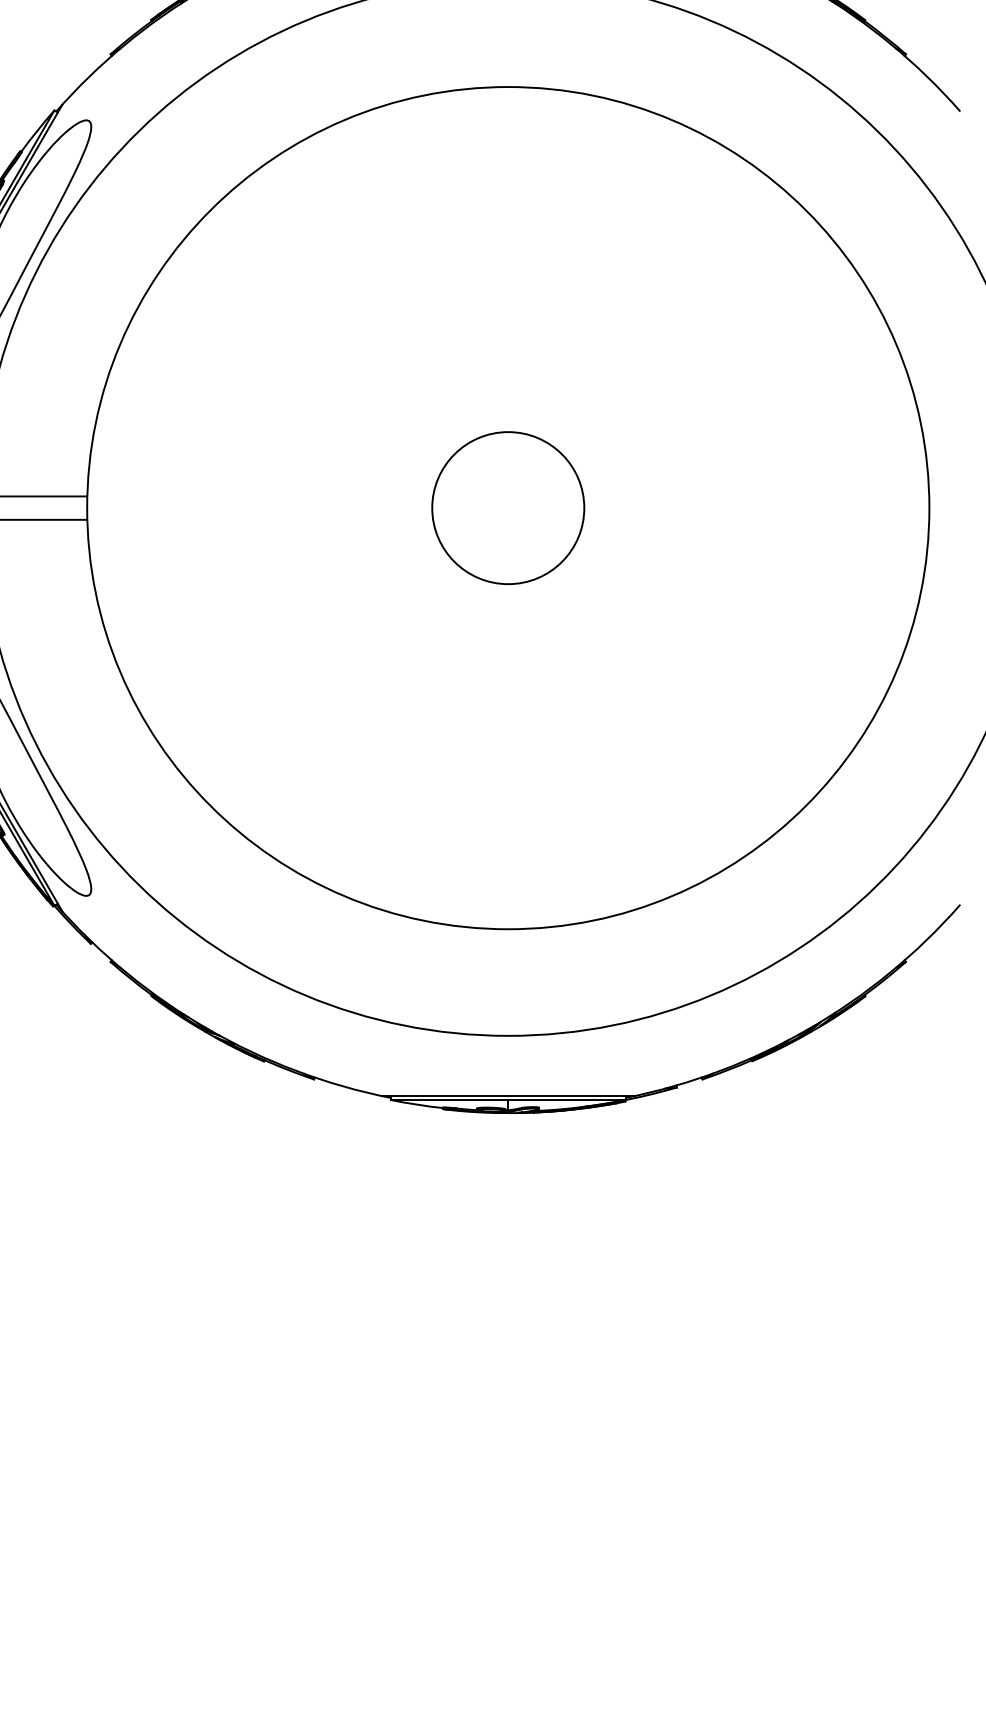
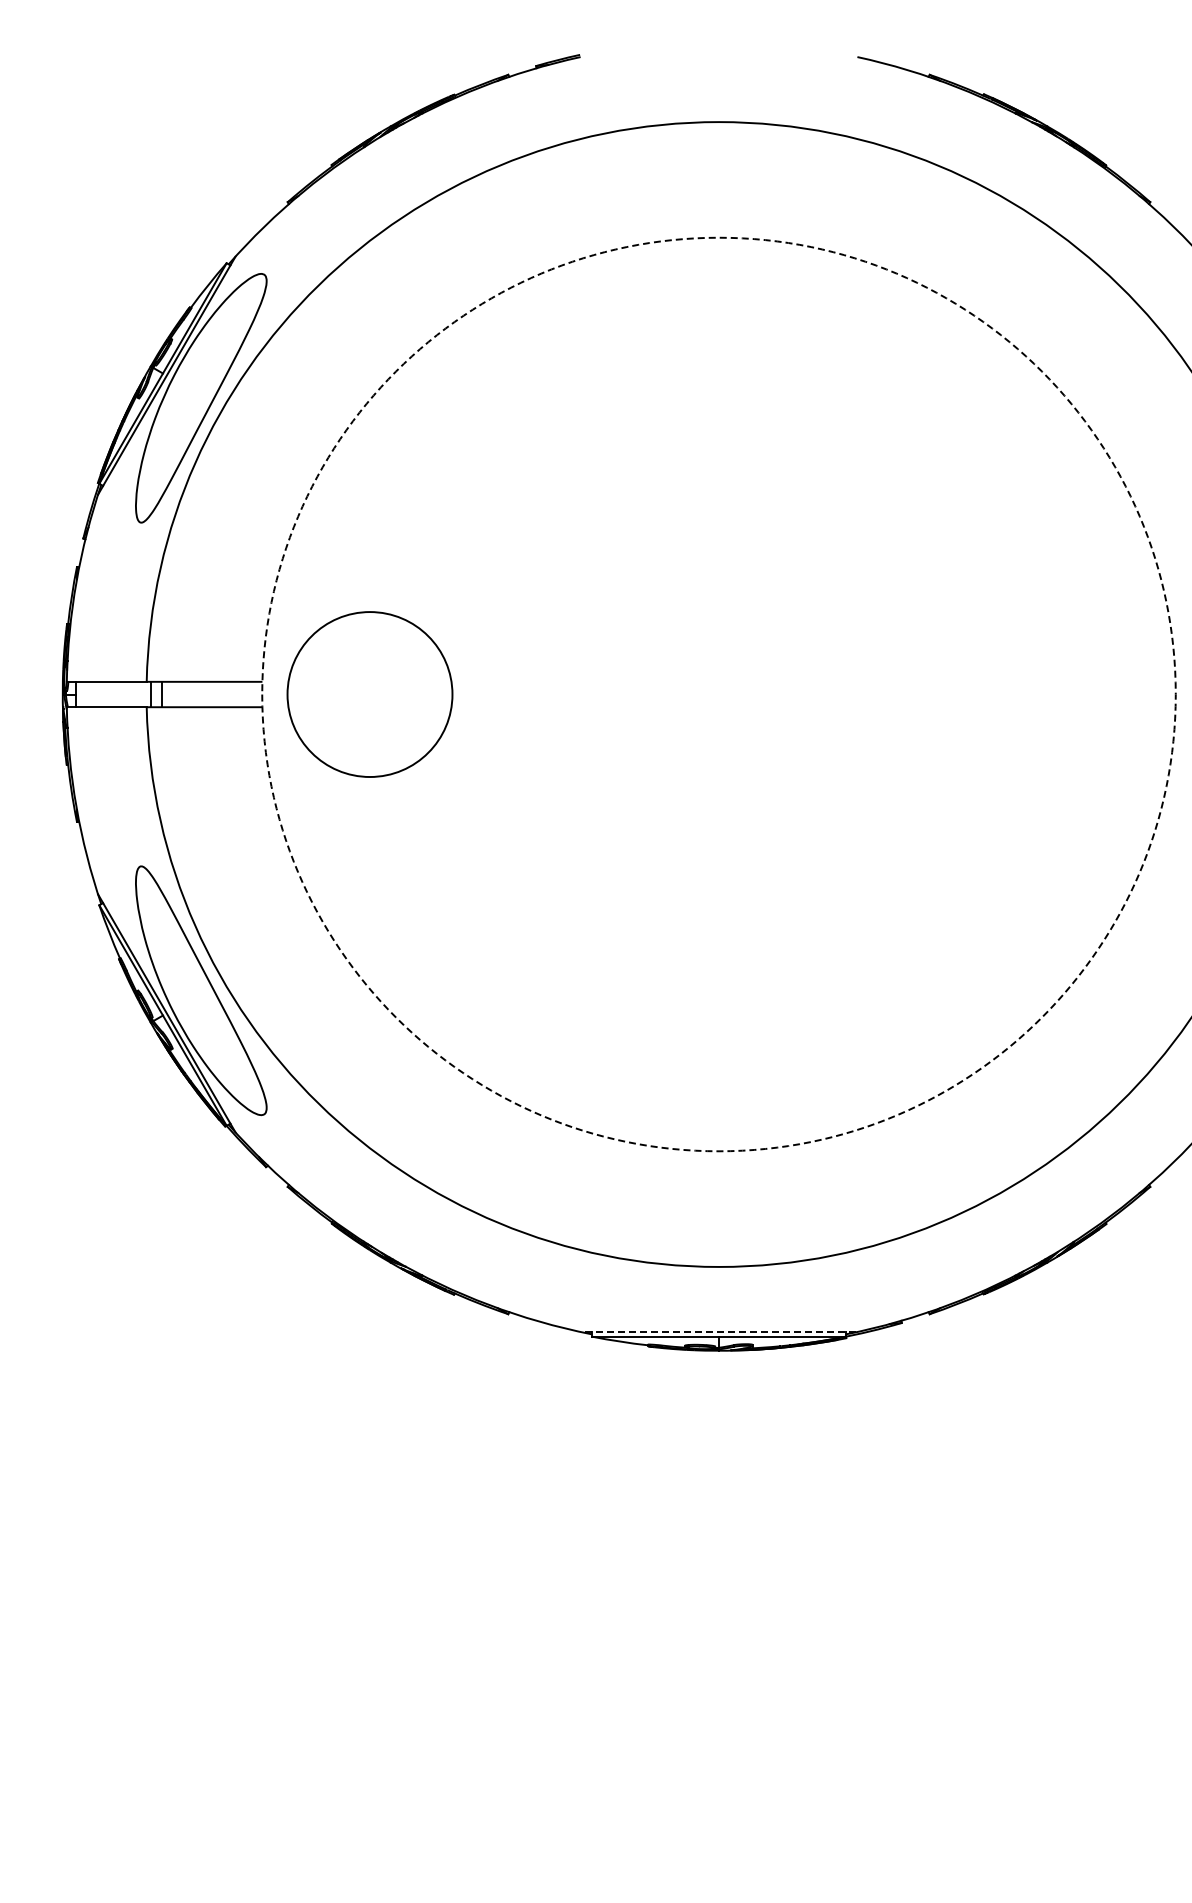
circle: (507, 508) -> (369, 694), moved
circle: (507, 508) -> (718, 694), solid -> dashed
line: (507, 1096) -> (718, 1332), solid -> dashed

